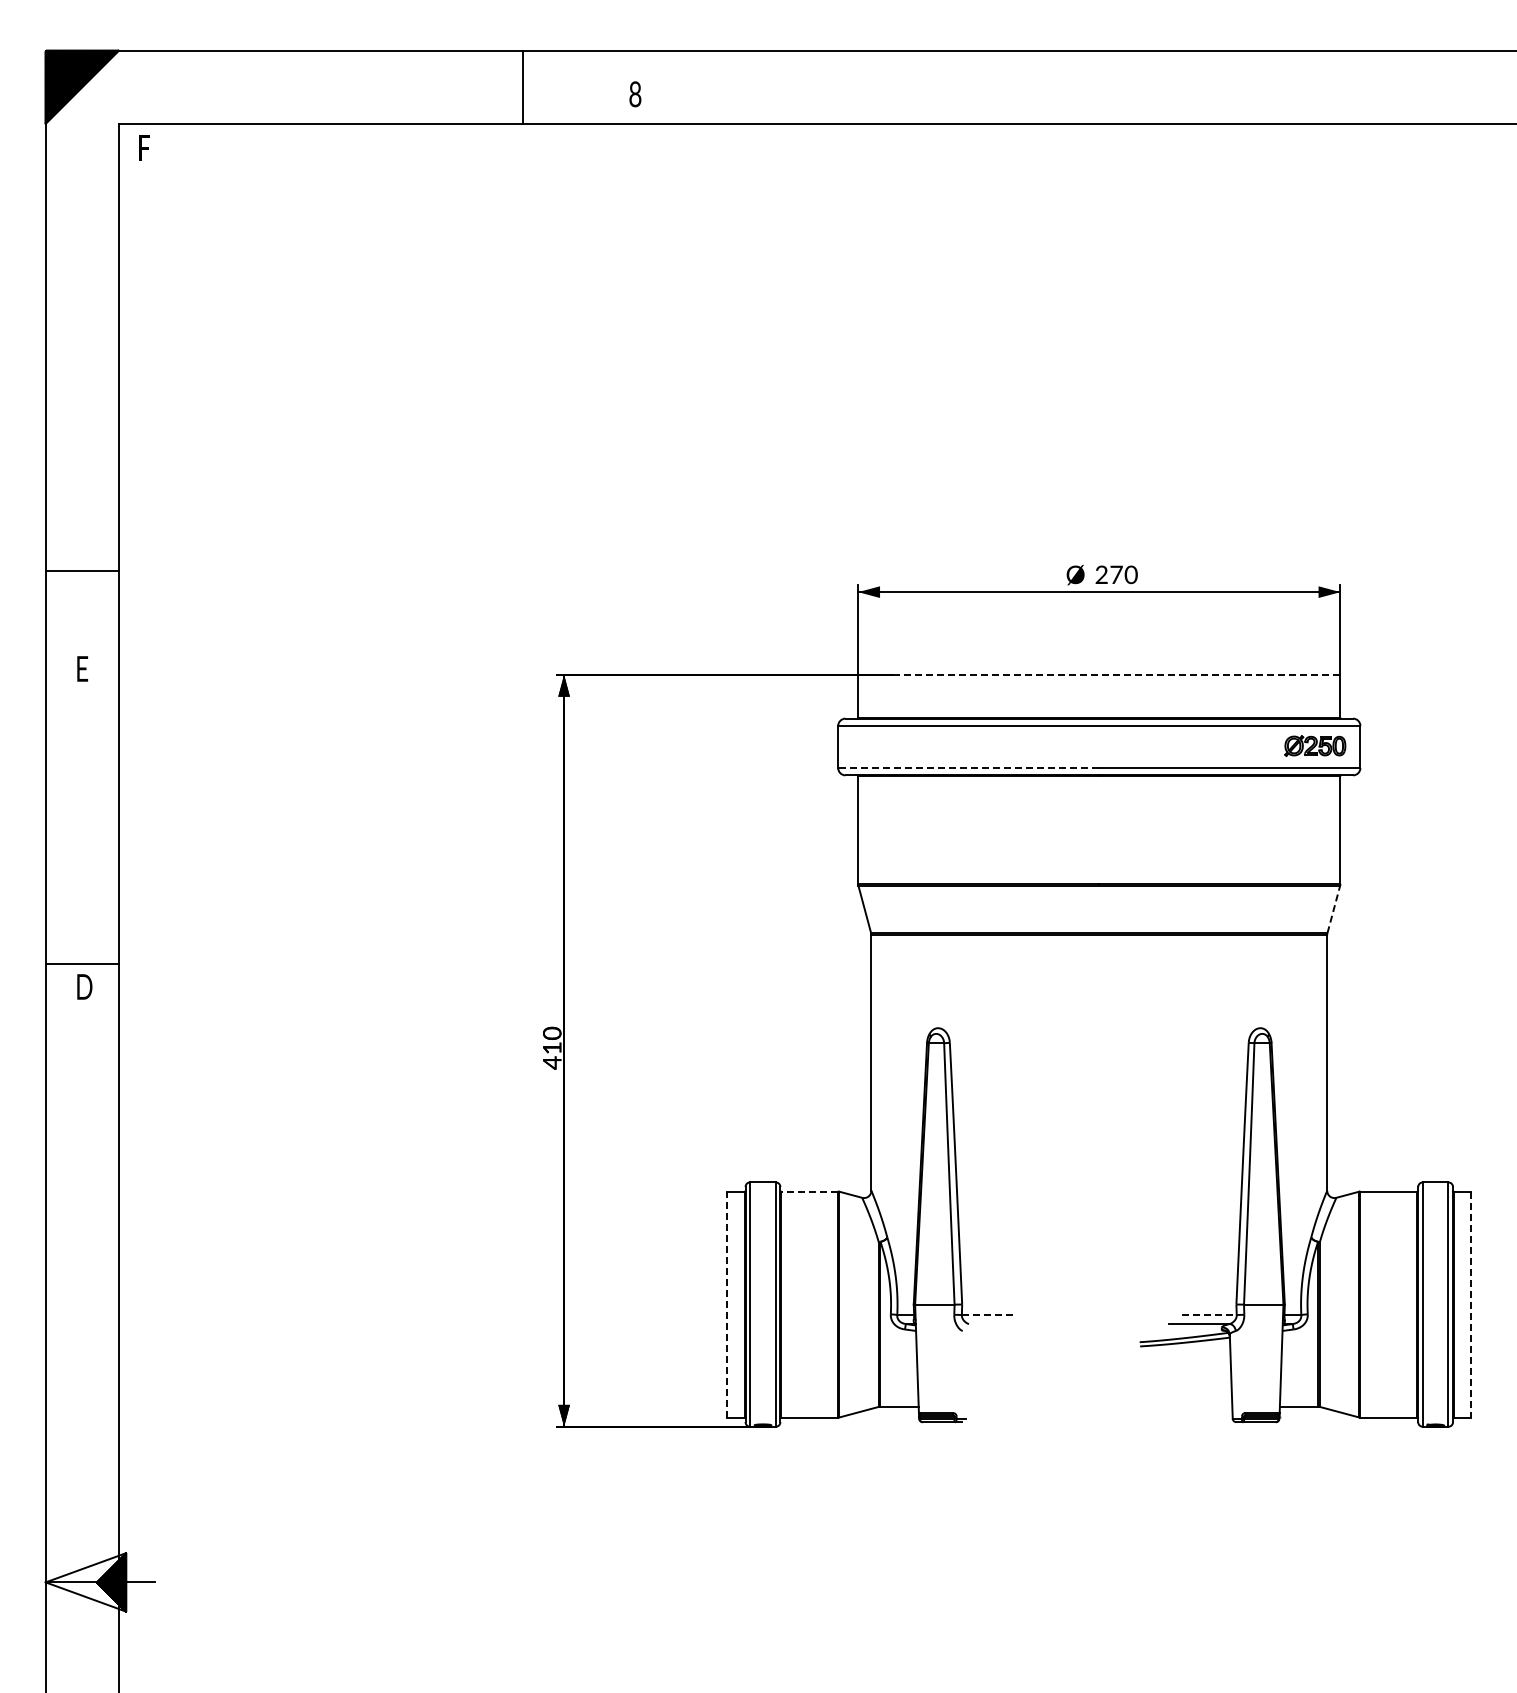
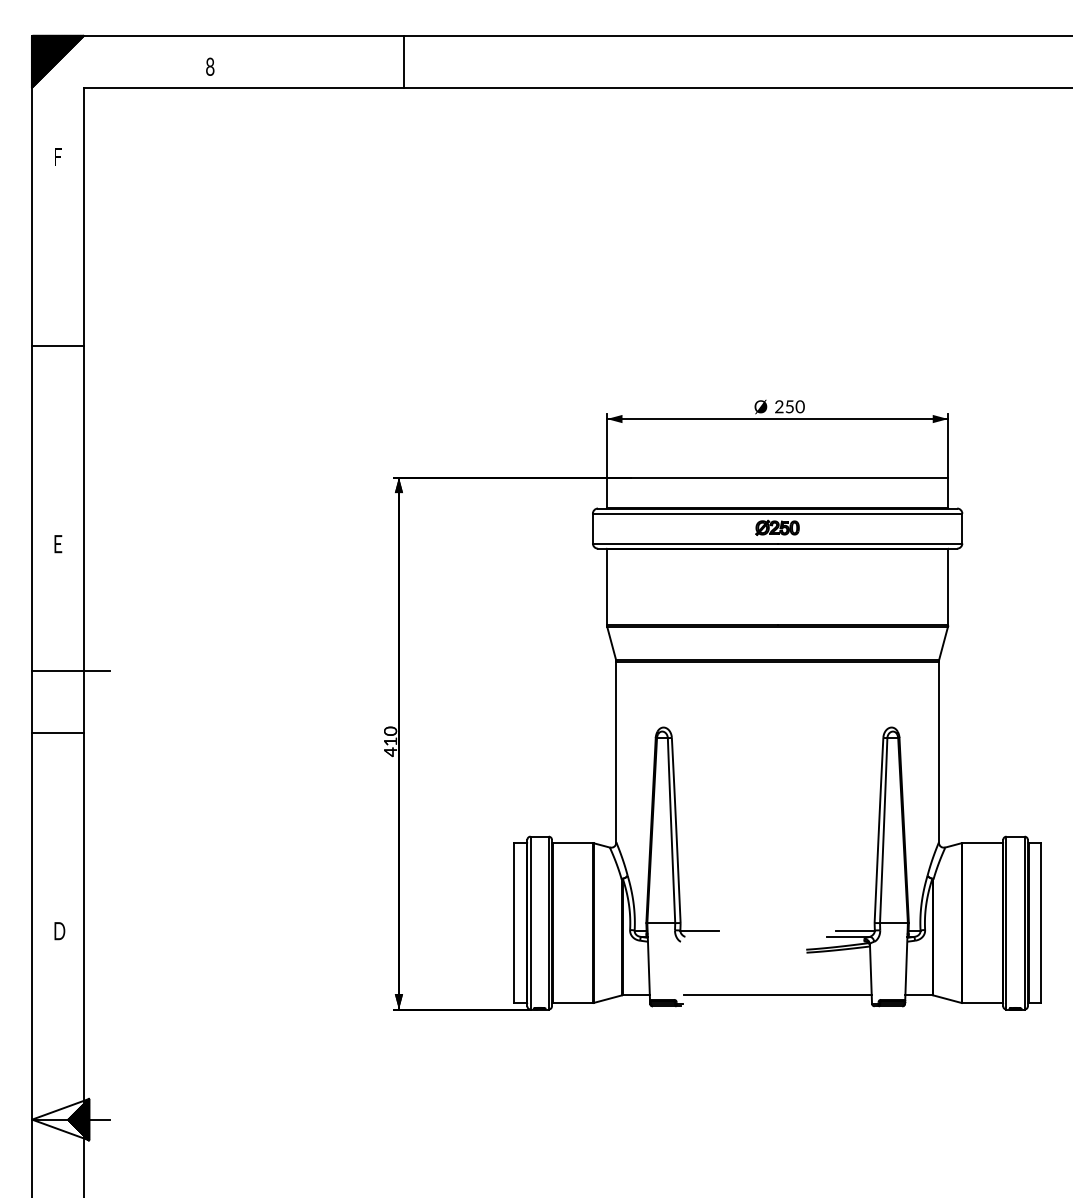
line: (522, 86) -> (403, 61), moved
text: (635, 94) -> (210, 66), moved
text: (144, 147) -> (58, 156), moved
line: (81, 571) -> (57, 345), moved
text: (1116, 574) -> (789, 406), 270 -> 250
text: (82, 668) -> (58, 543), moved
line: (1098, 674) -> (777, 477), dashed -> solid
part: (1315, 745) -> (777, 527), moved
line: (968, 768) -> (685, 543), dashed -> solid
line: (1333, 909) -> (943, 643), dashed -> solid
line: (100, 947) -> (70, 670), added
line: (81, 964) -> (57, 732), moved
text: (84, 986) -> (59, 930), moved
line: (809, 1191) -> (572, 843), dashed -> solid
line: (727, 1304) -> (514, 923), dashed -> solid
line: (1471, 1305) -> (1040, 923), dashed -> solid
line: (989, 1315) -> (699, 930), dashed -> solid
line: (1209, 1315) -> (855, 930), dashed -> solid
line: (1099, 1406) -> (777, 995), added

